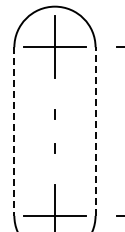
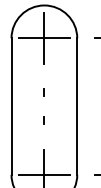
line: (95, 131) -> (77, 106), dashed -> solid
line: (14, 132) -> (11, 107), dashed -> solid

